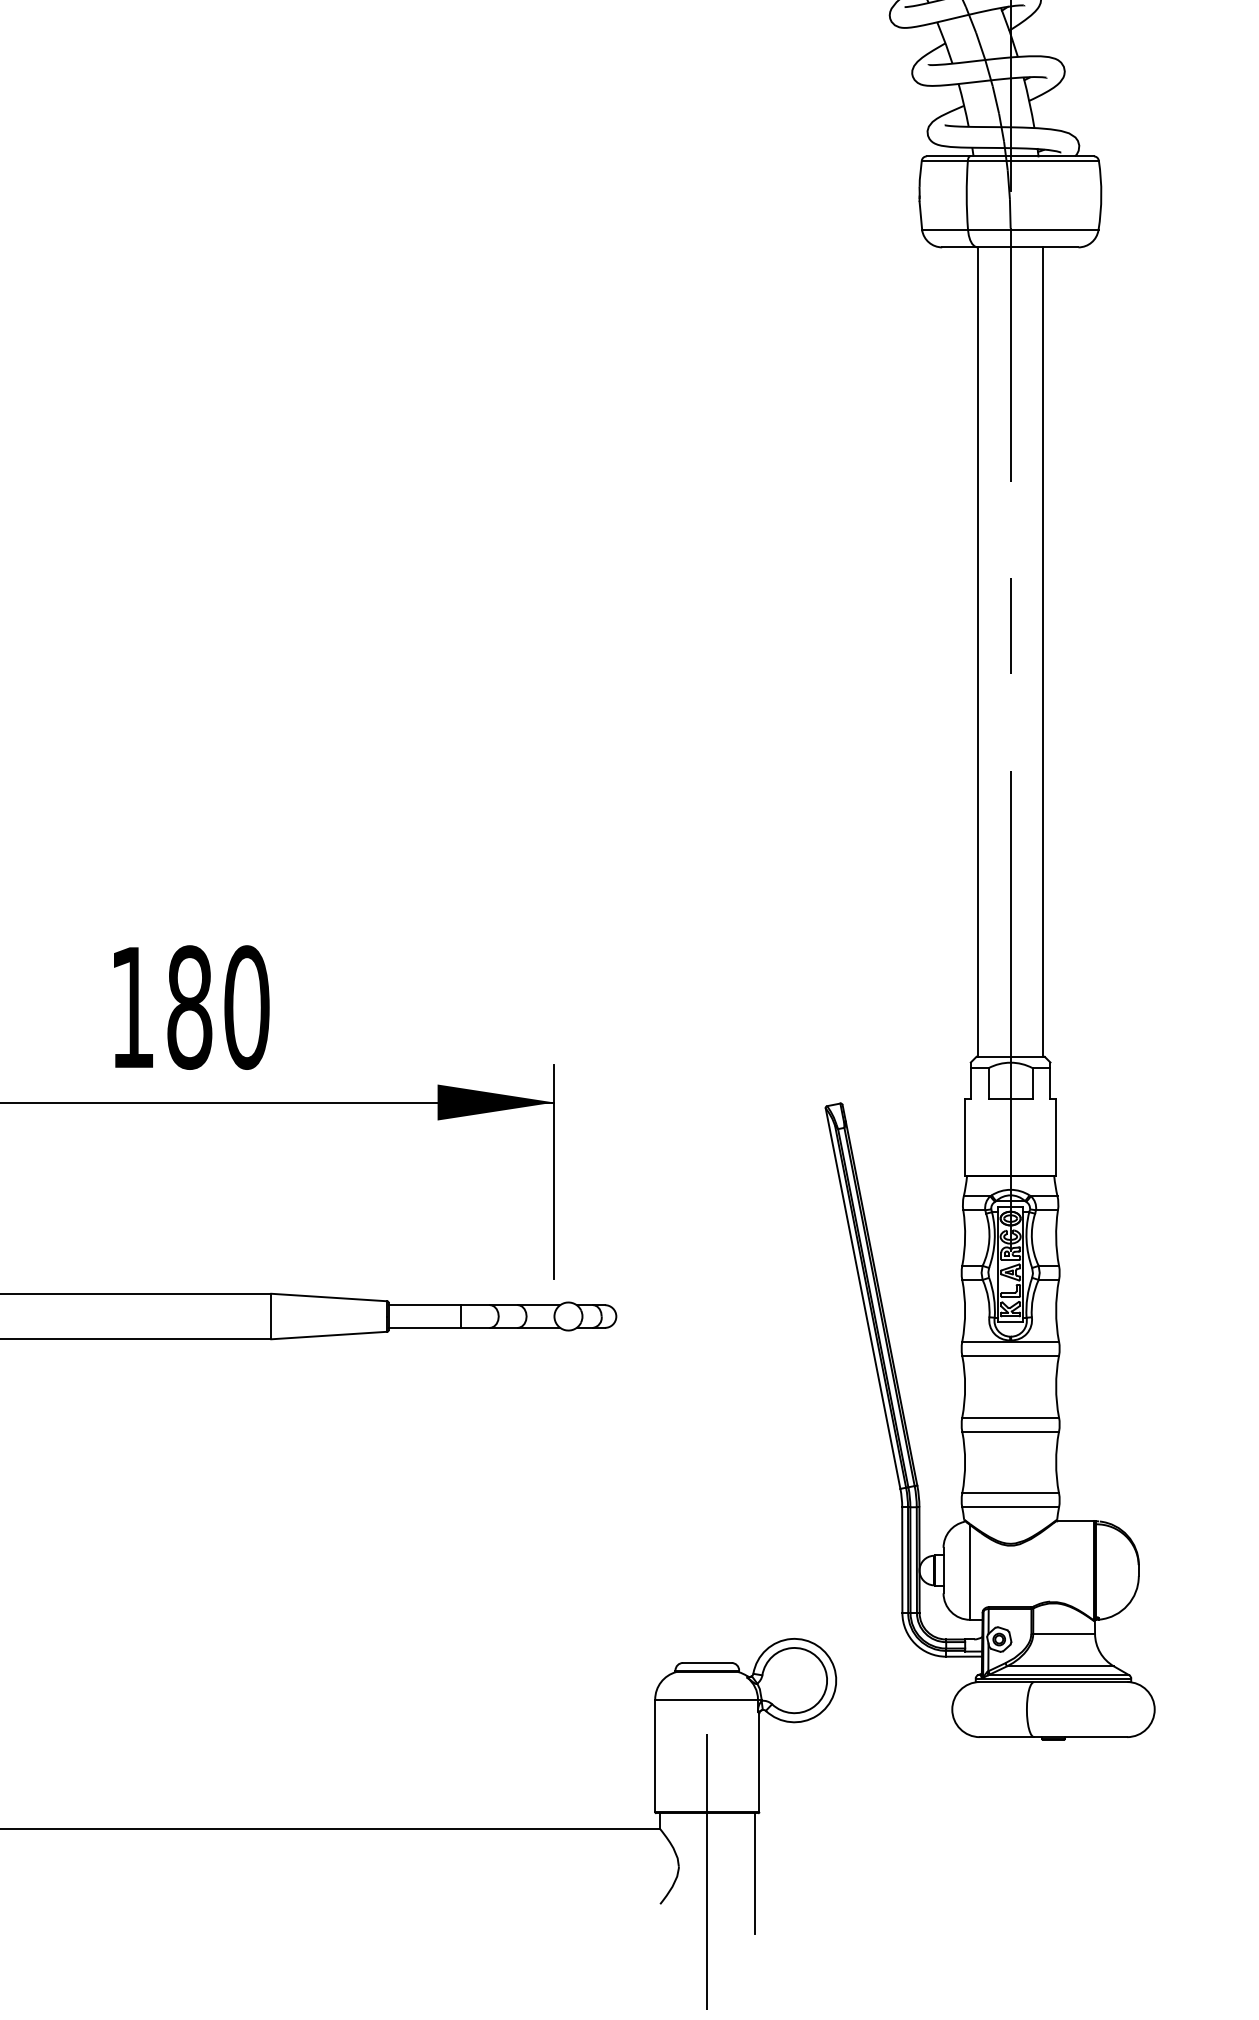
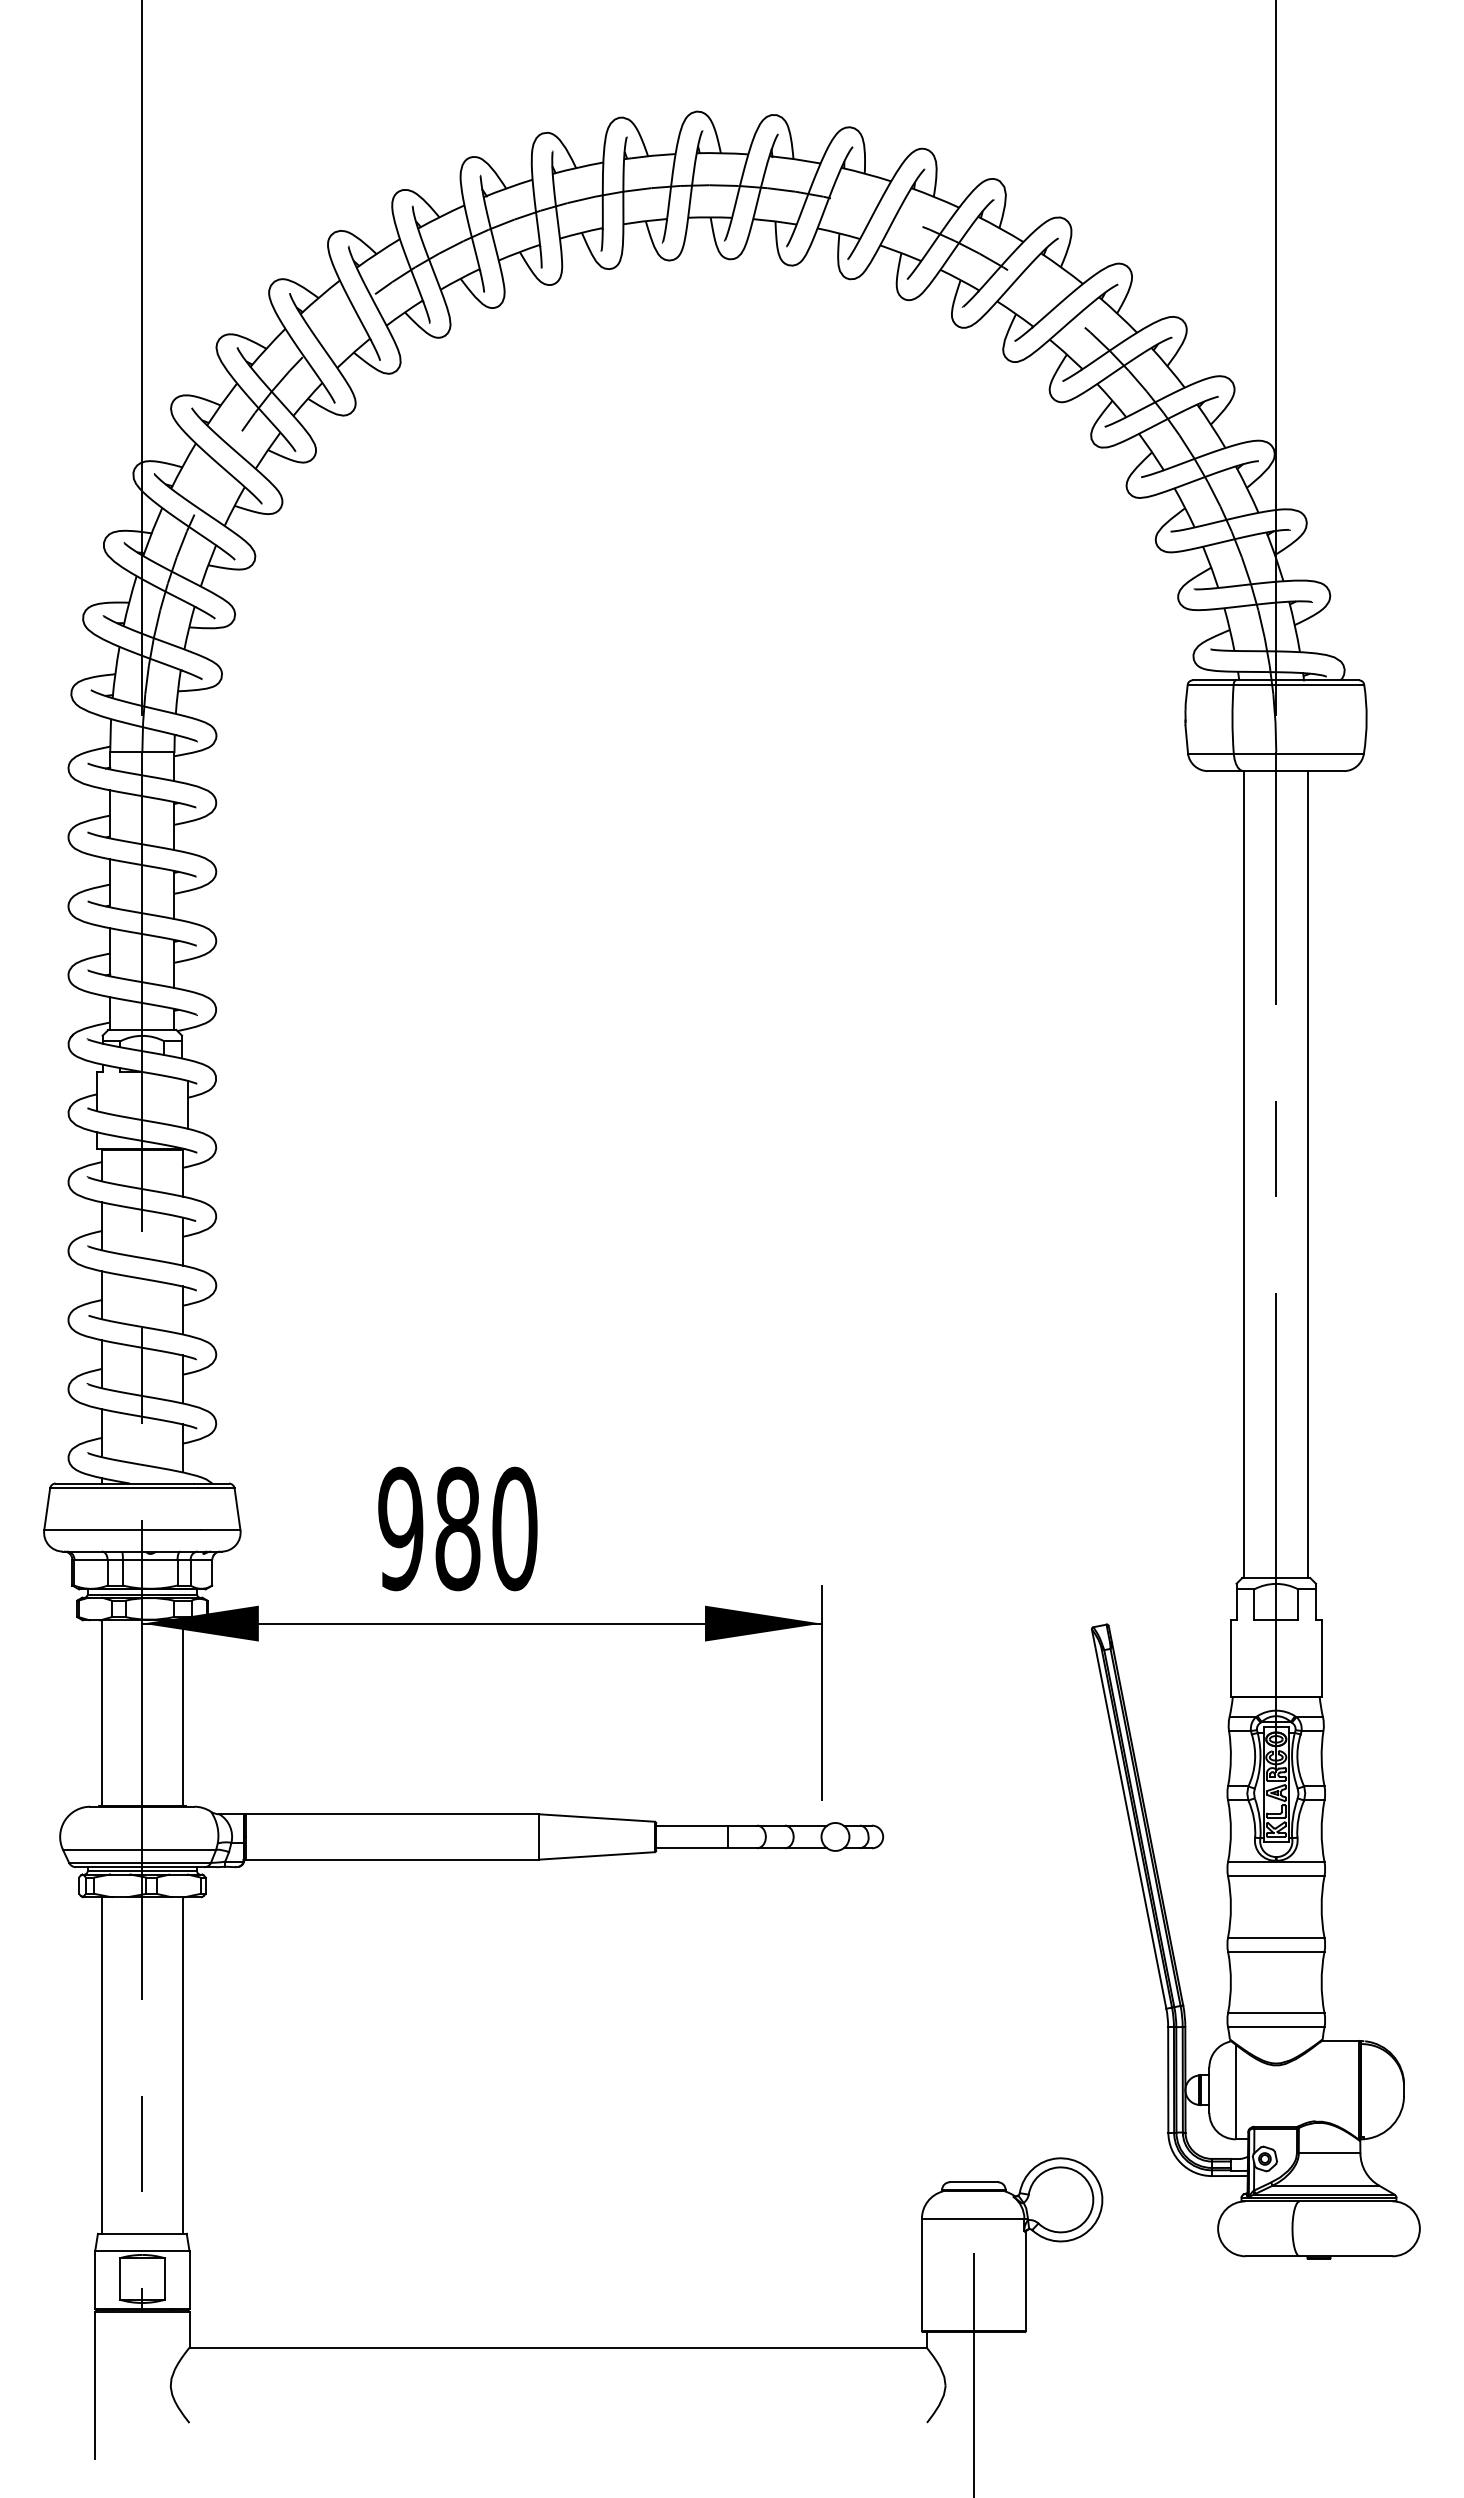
text: (132, 1007) -> (400, 1528), 180 -> 980
line: (755, 1873) -> (1021, 2392), removed

